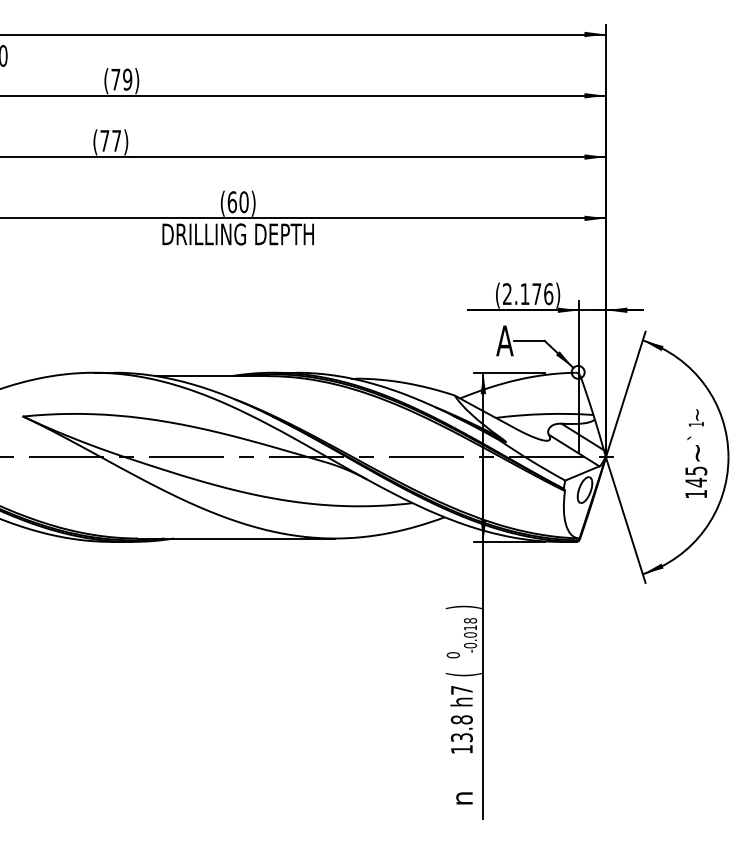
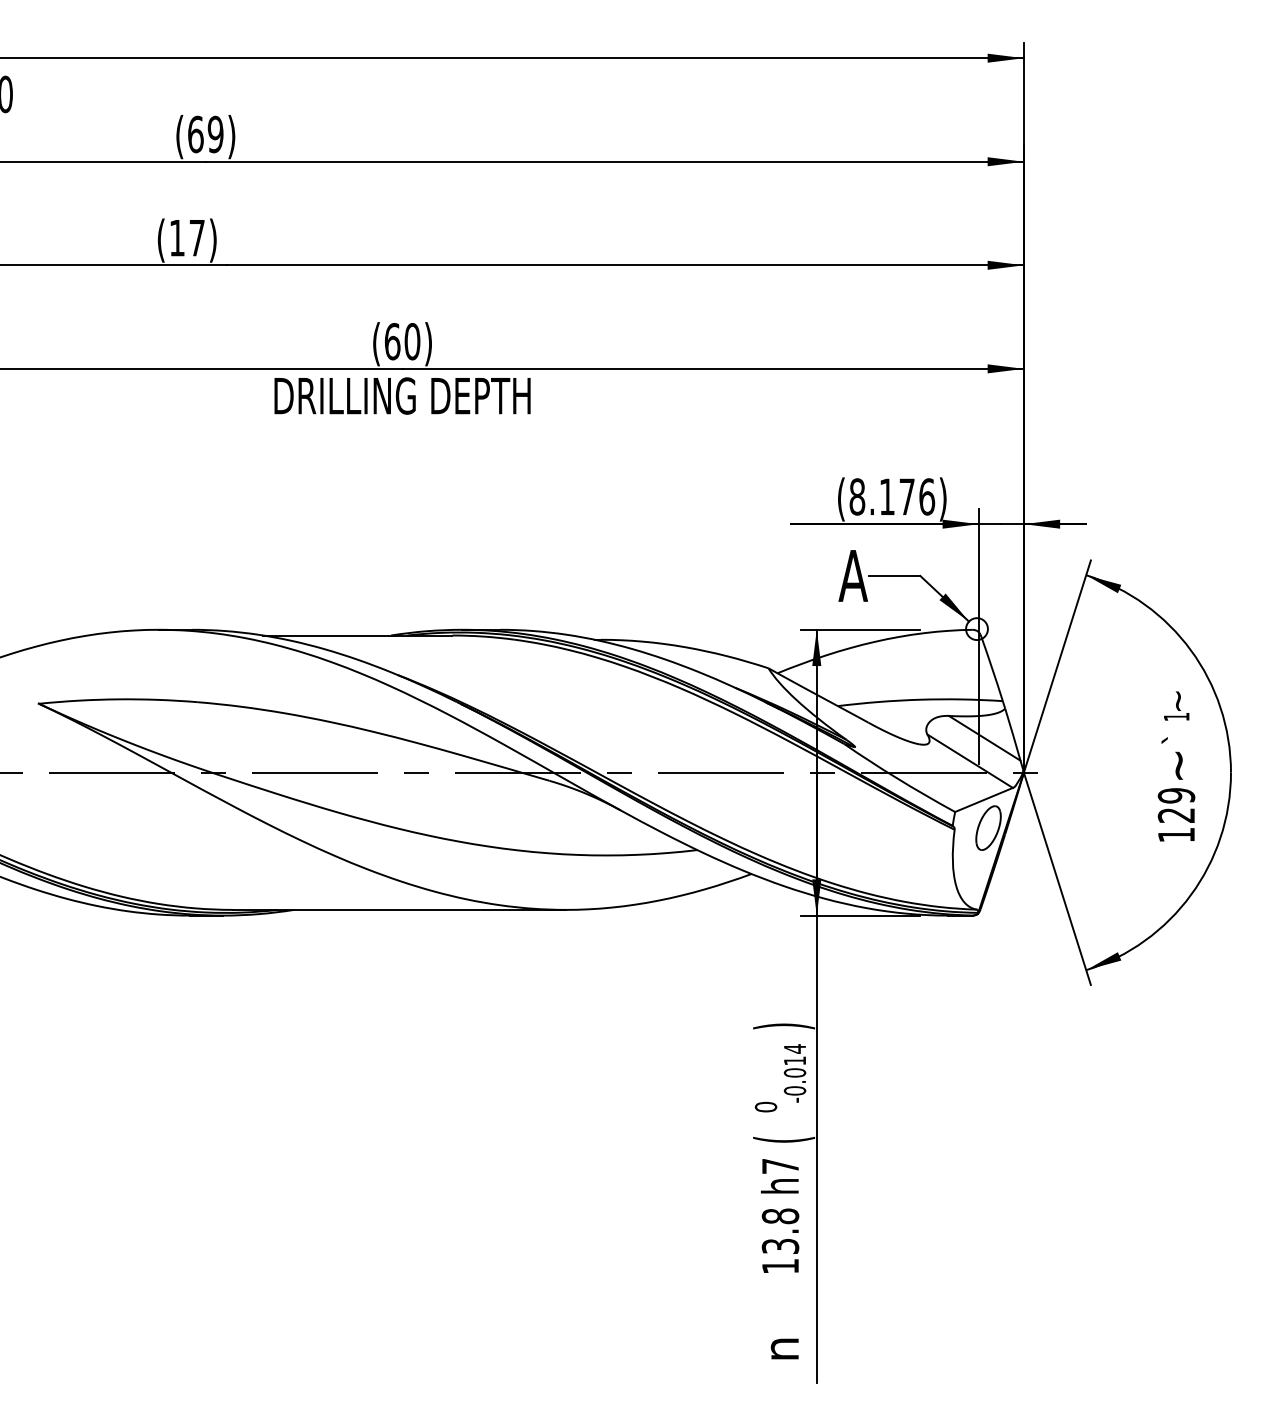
text: (115, 79) -> (195, 134), (79) -> (69)
text: (104, 140) -> (176, 237), (77) -> (17)
text: (506, 294) -> (855, 497), (2.176) -> (8.176)
text: (695, 476) -> (1175, 805), 145 -> 129
text: (470, 620) -> (795, 1048), -0.018 -> -0.014

